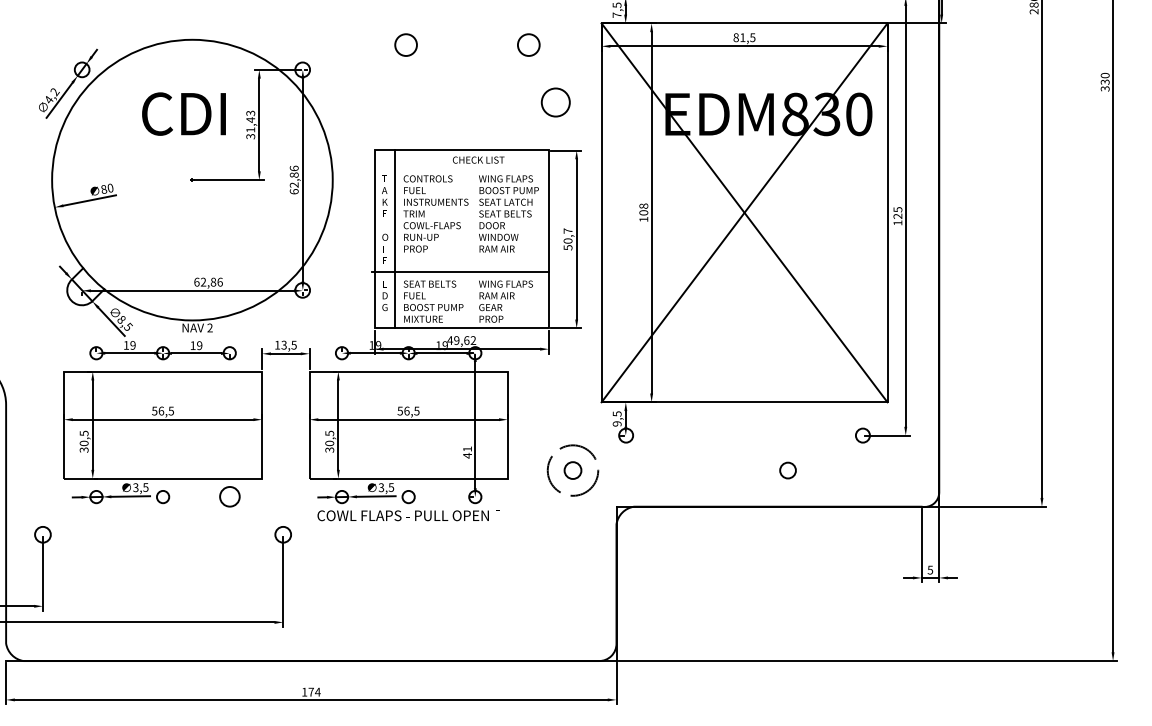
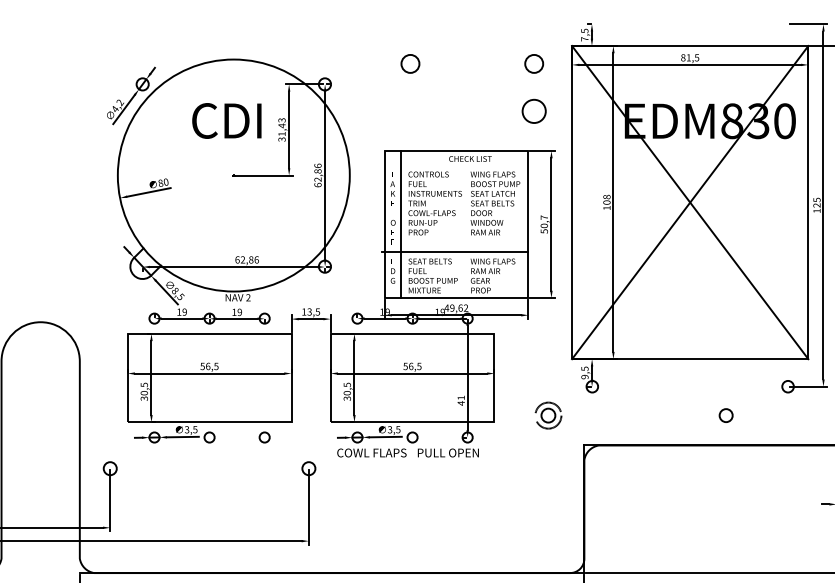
circle: (528, 44) -> (533, 63), moved
circle: (572, 470) -> (547, 415), size x0.62
circle: (229, 497) -> (264, 437), size x0.62

